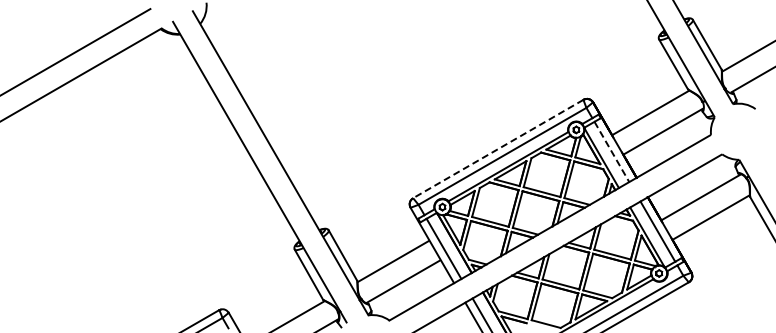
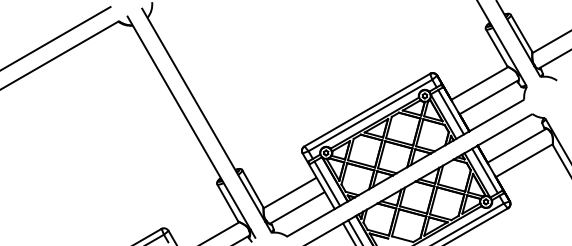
line: (497, 149) -> (366, 110), dashed -> solid
line: (611, 151) -> (450, 111), dashed -> solid

